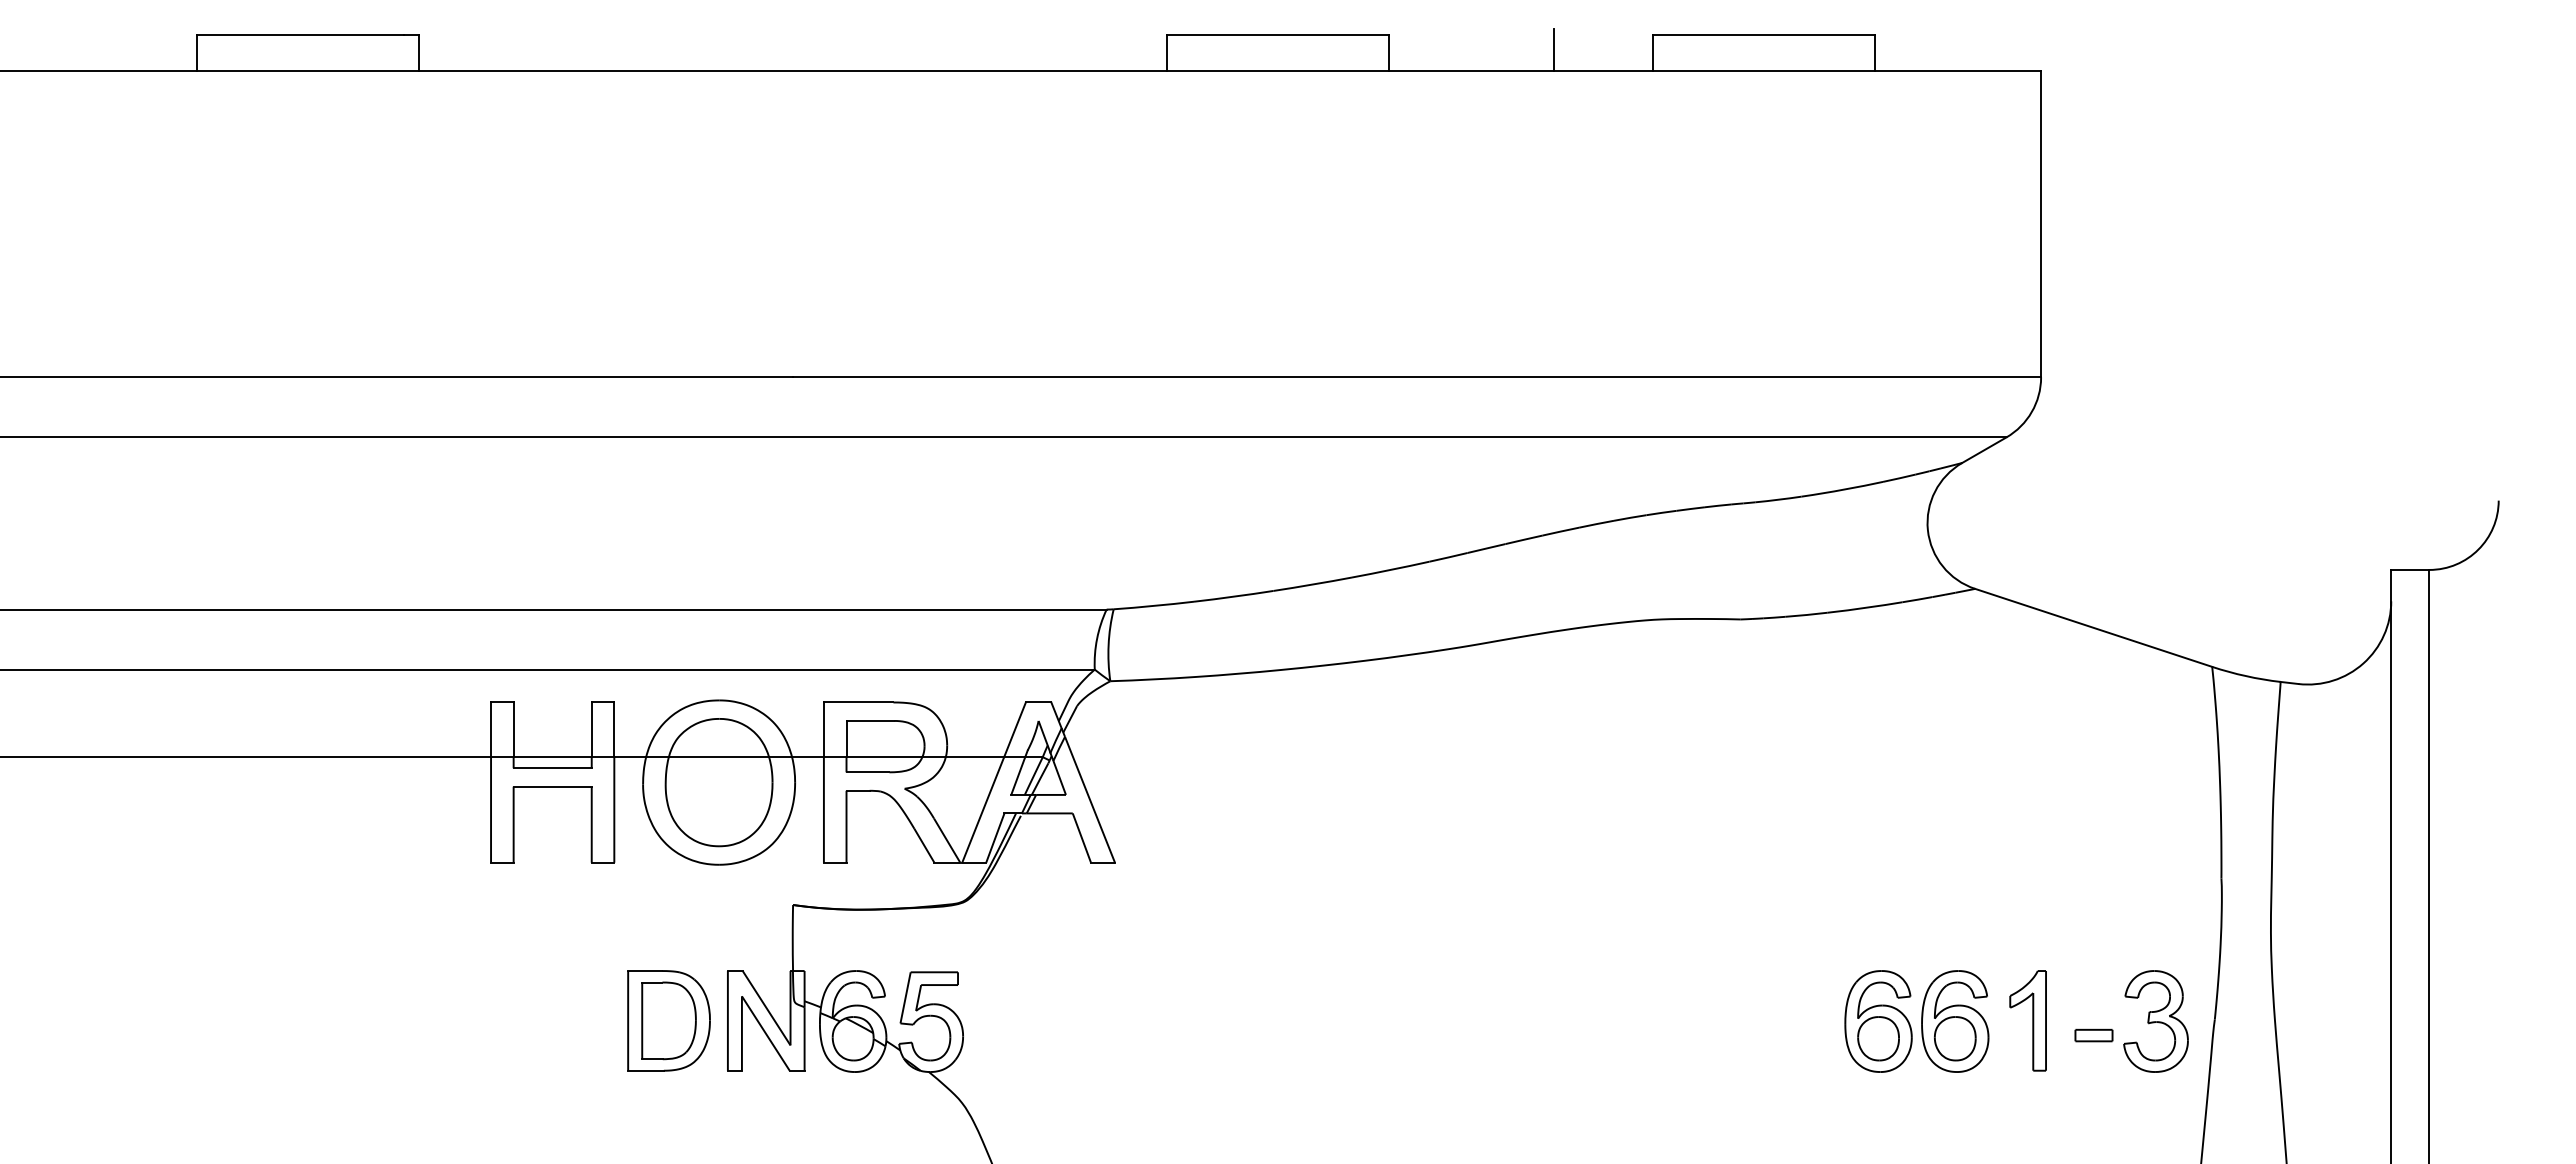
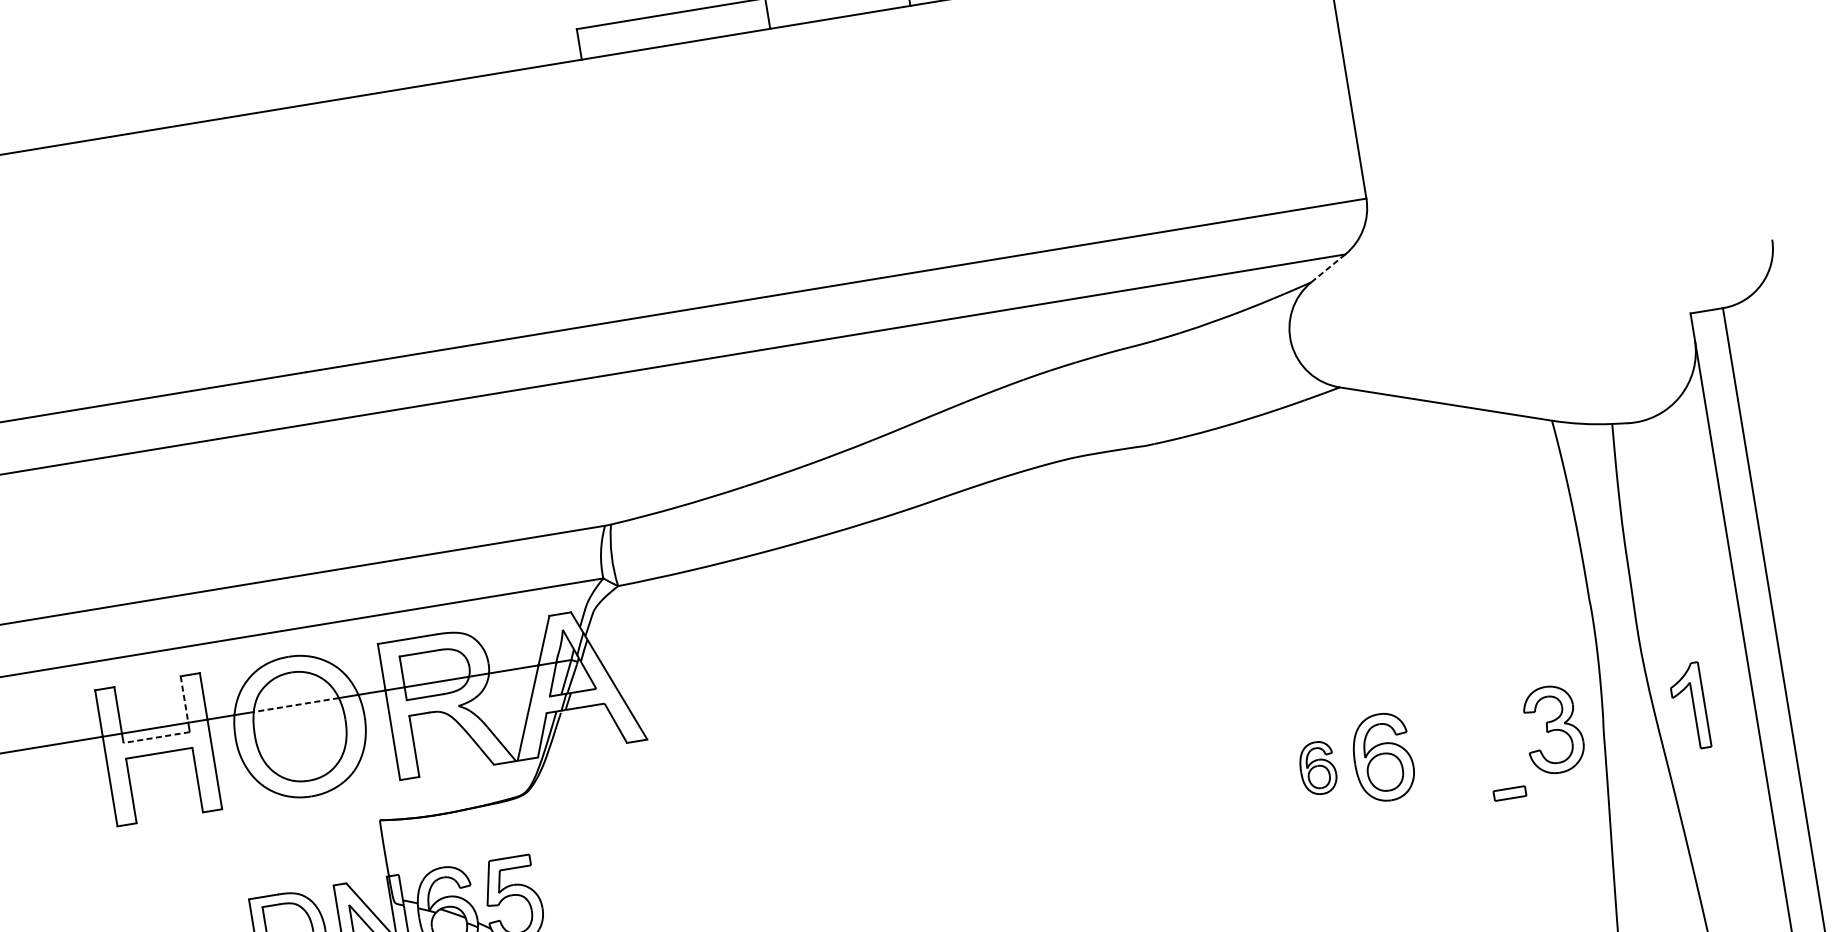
line: (1984, 450) -> (1328, 268), solid -> dashed
line: (591, 730) -> (184, 700), solid -> dashed
line: (718, 757) -> (296, 705), solid -> dashed
line: (552, 768) -> (156, 737), solid -> dashed
part: (2027, 1020) -> (1688, 706), moved
part: (1878, 1021) -> (1317, 768), size x0.6
part: (2093, 1035) -> (1509, 793), moved

